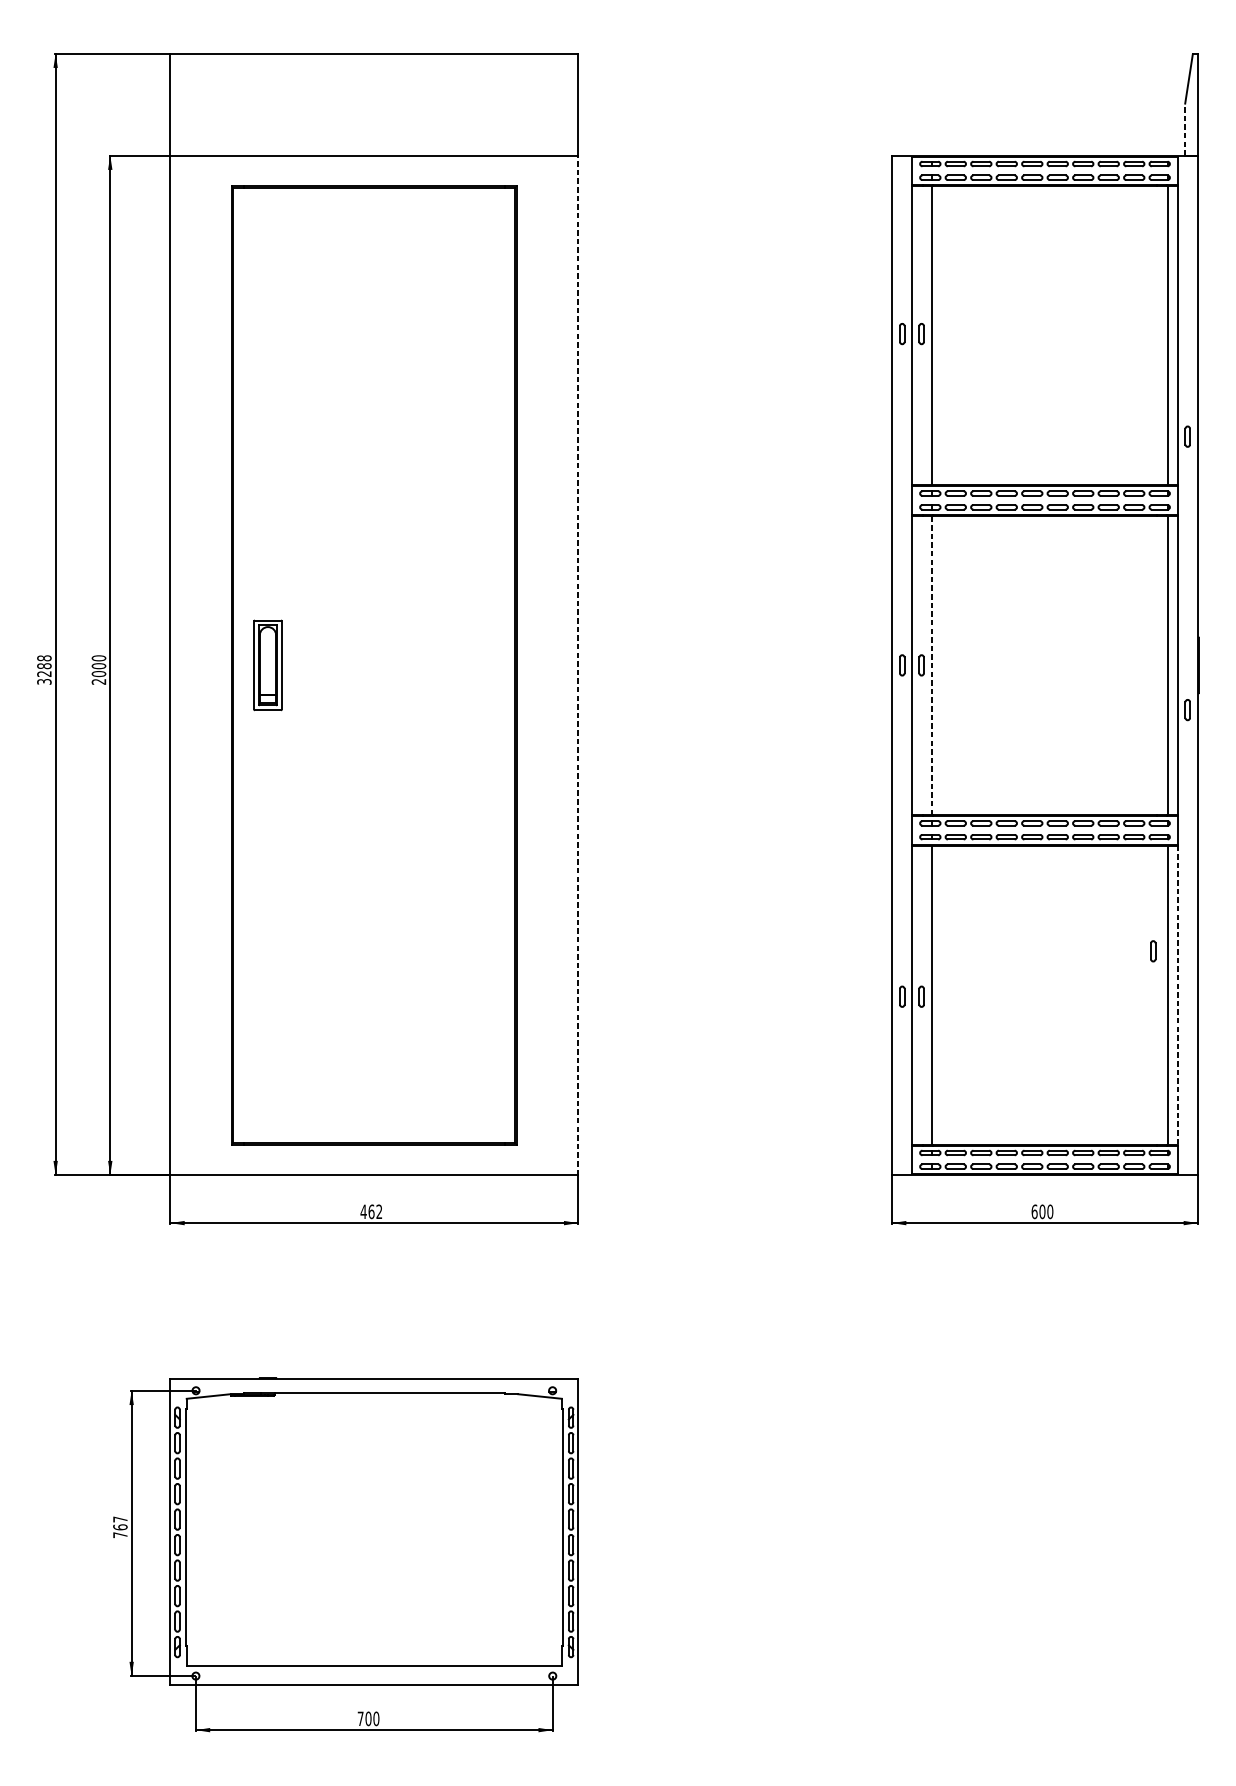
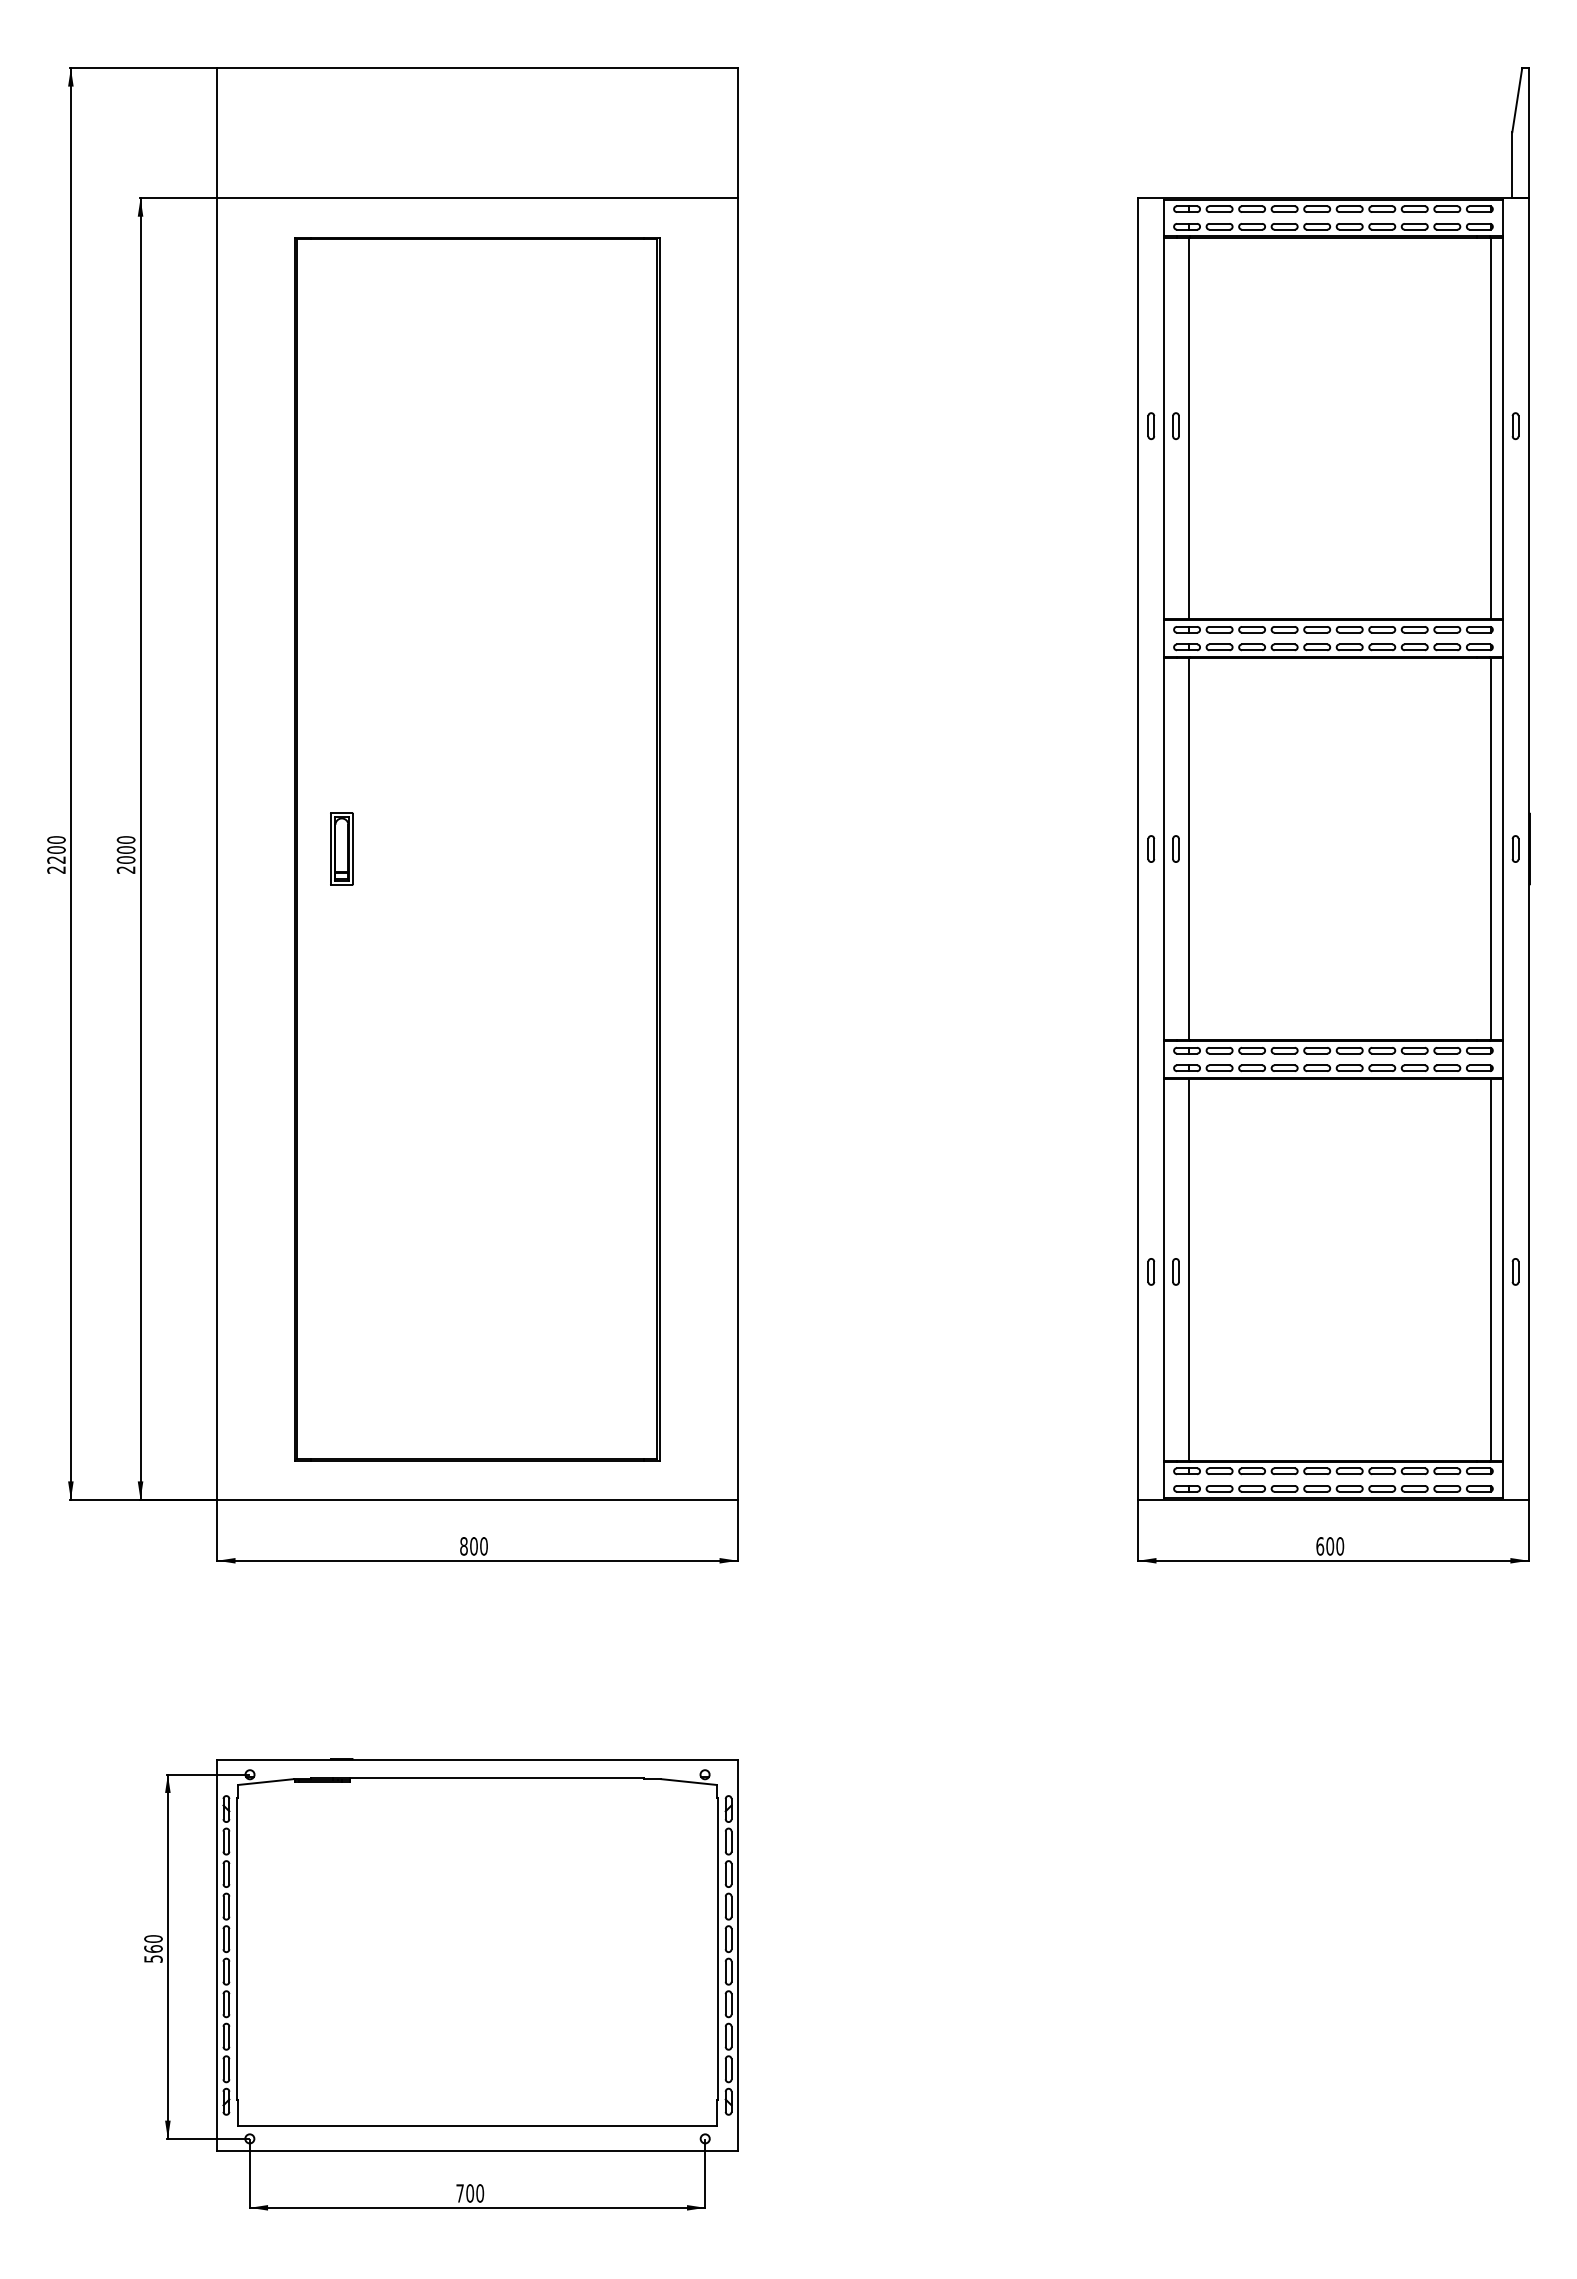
line: (1185, 128) -> (1512, 164), dashed -> solid
part: (1187, 436) -> (1515, 426), moved
part: (267, 664) -> (341, 848), size x0.62
line: (578, 665) -> (737, 849), dashed -> solid
line: (932, 665) -> (1189, 849), dashed -> solid
text: (44, 669) -> (56, 854), 3288 -> 2200
part: (1187, 709) -> (1515, 848), moved
part: (1153, 950) -> (1515, 1271), moved
line: (1177, 994) -> (1502, 1269), dashed -> solid
text: (371, 1211) -> (473, 1546), 462 -> 800
text: (120, 1526) -> (153, 1948), 767 -> 560

